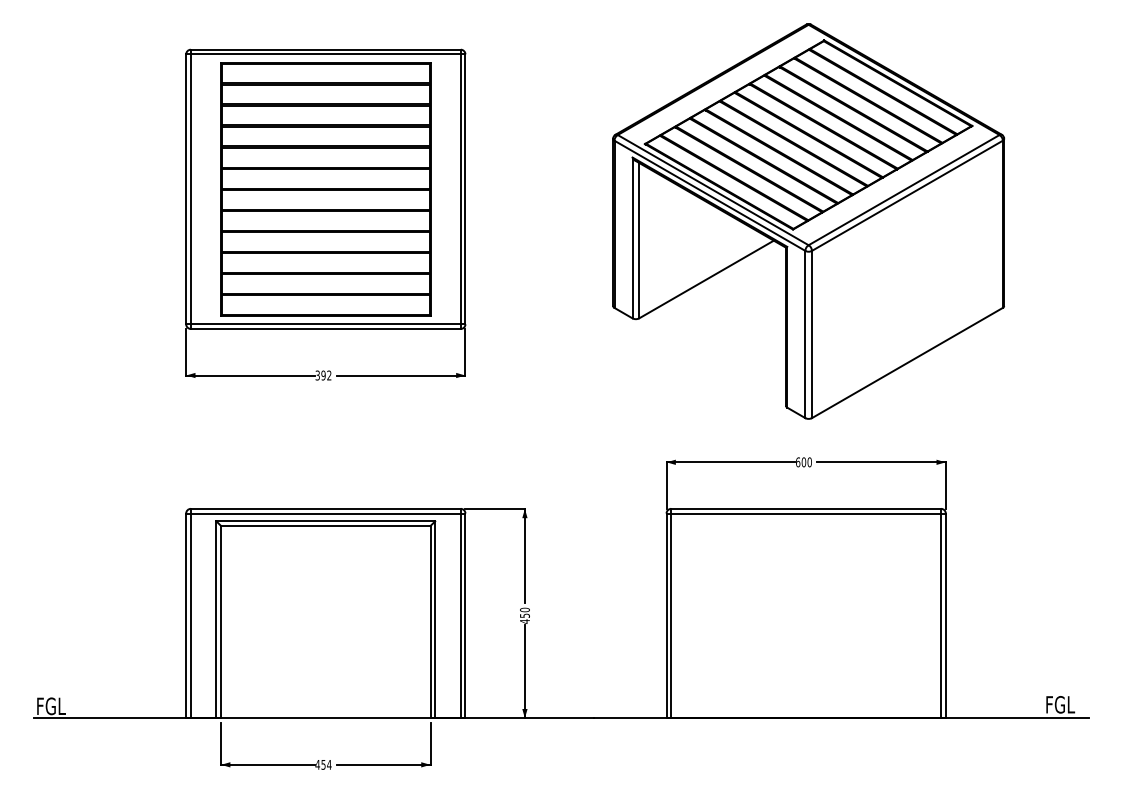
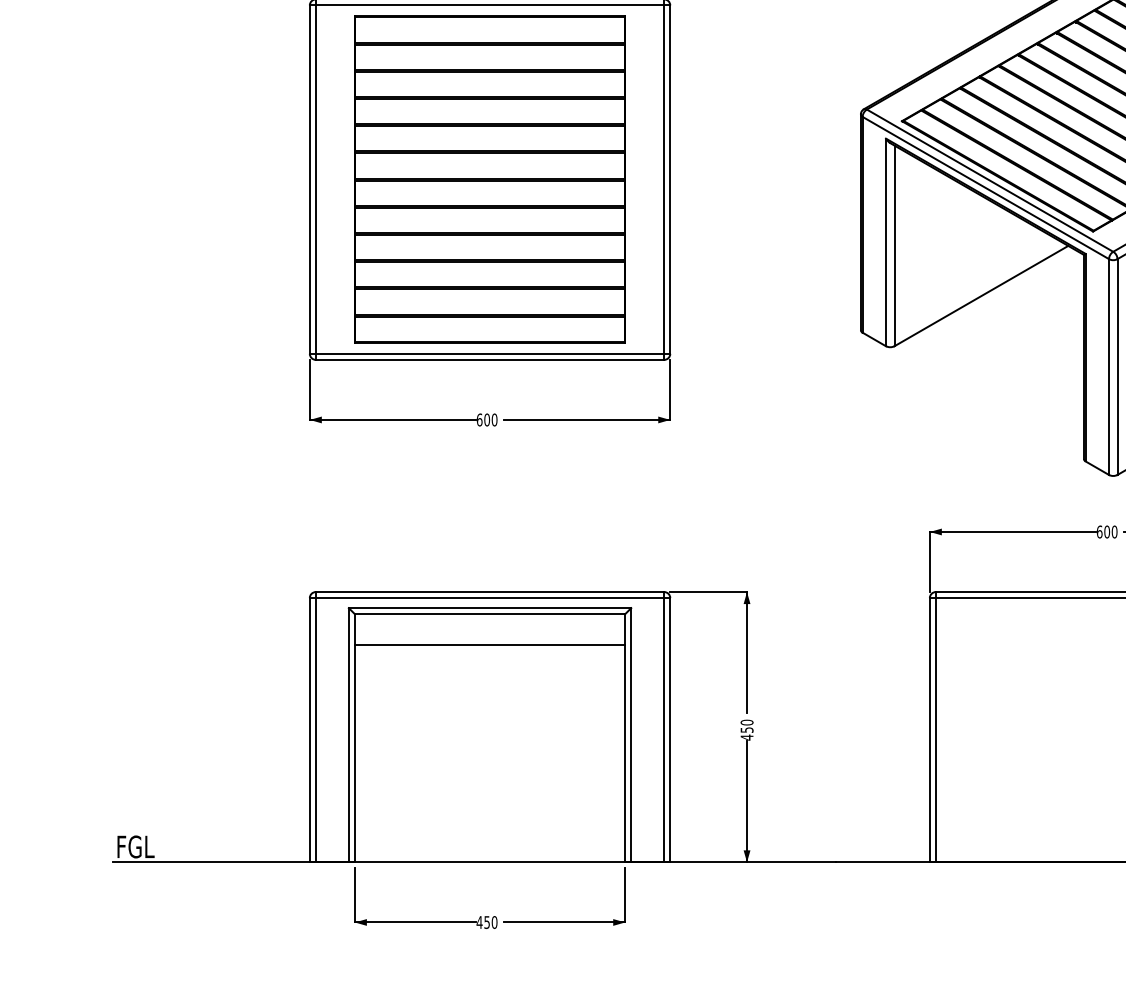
text: (323, 375) -> (487, 419), 392 -> 600
line: (325, 549) -> (489, 644), added
text: (329, 764) -> (494, 922), 454 -> 450

